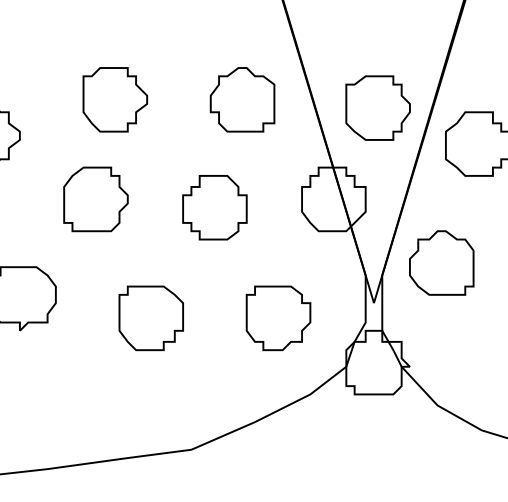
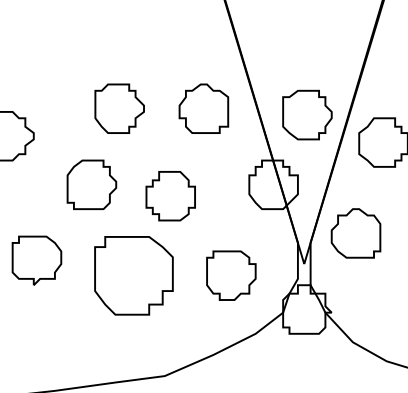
part: (115, 99) -> (119, 108), moved
part: (214, 208) -> (170, 196), moved
part: (151, 318) -> (134, 275), size x1.6

